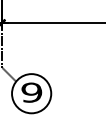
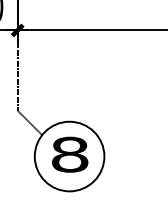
text: (31, 92) -> (69, 154), 9 -> 8

